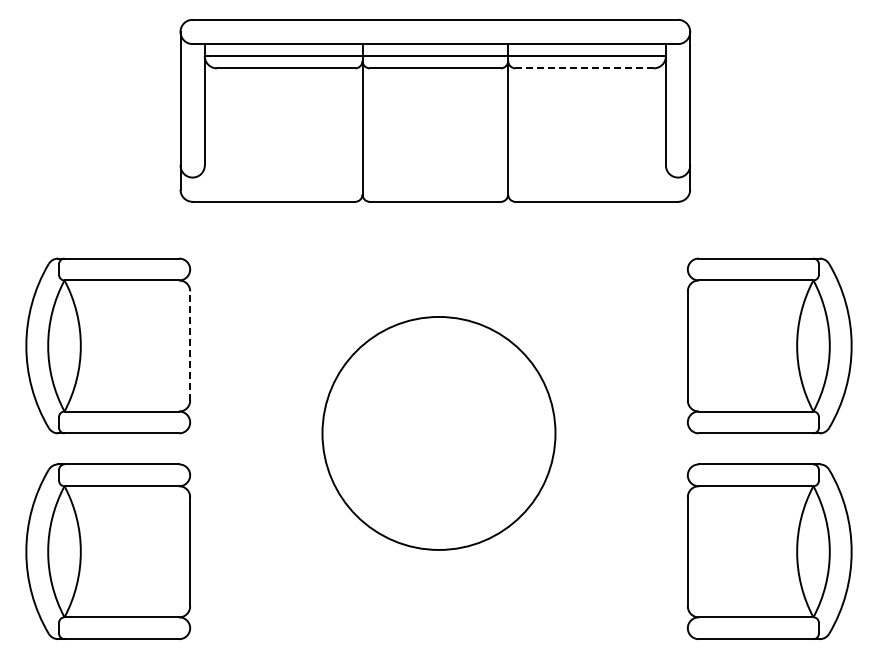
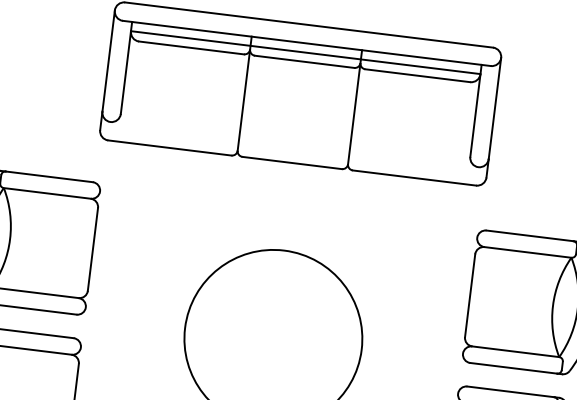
line: (584, 68) -> (417, 75), dashed -> solid
line: (190, 345) -> (93, 249), dashed -> solid

